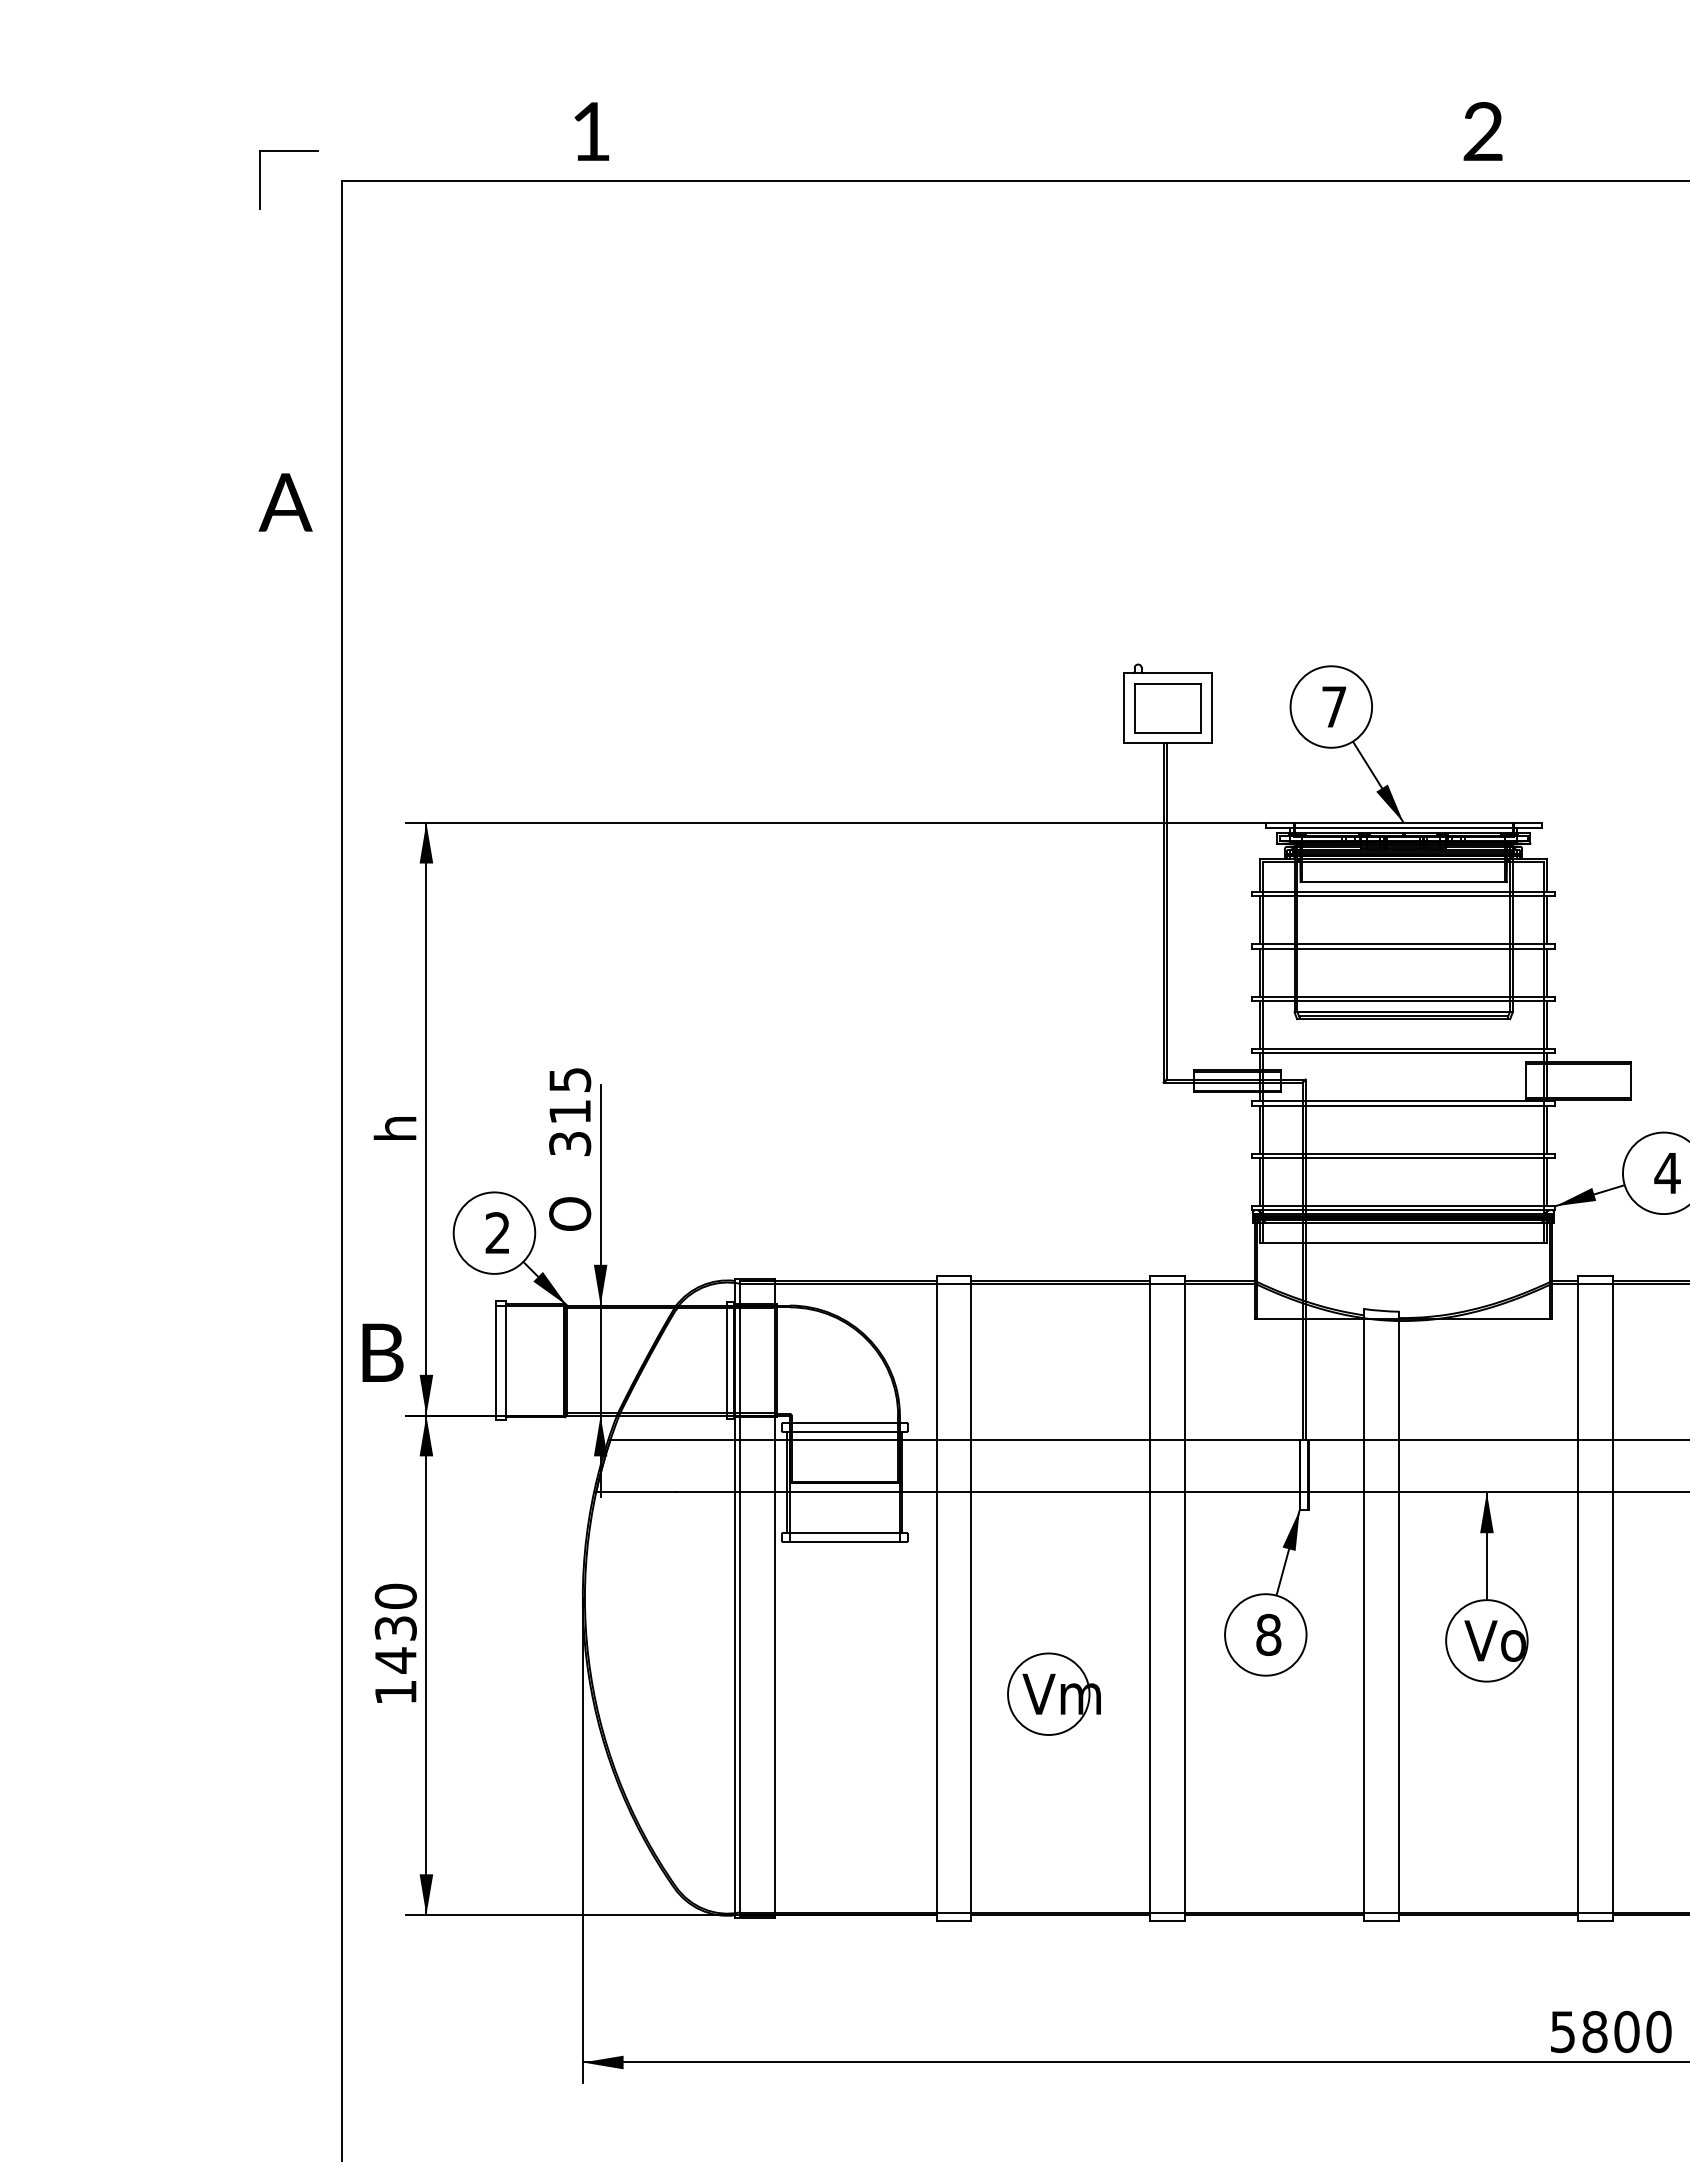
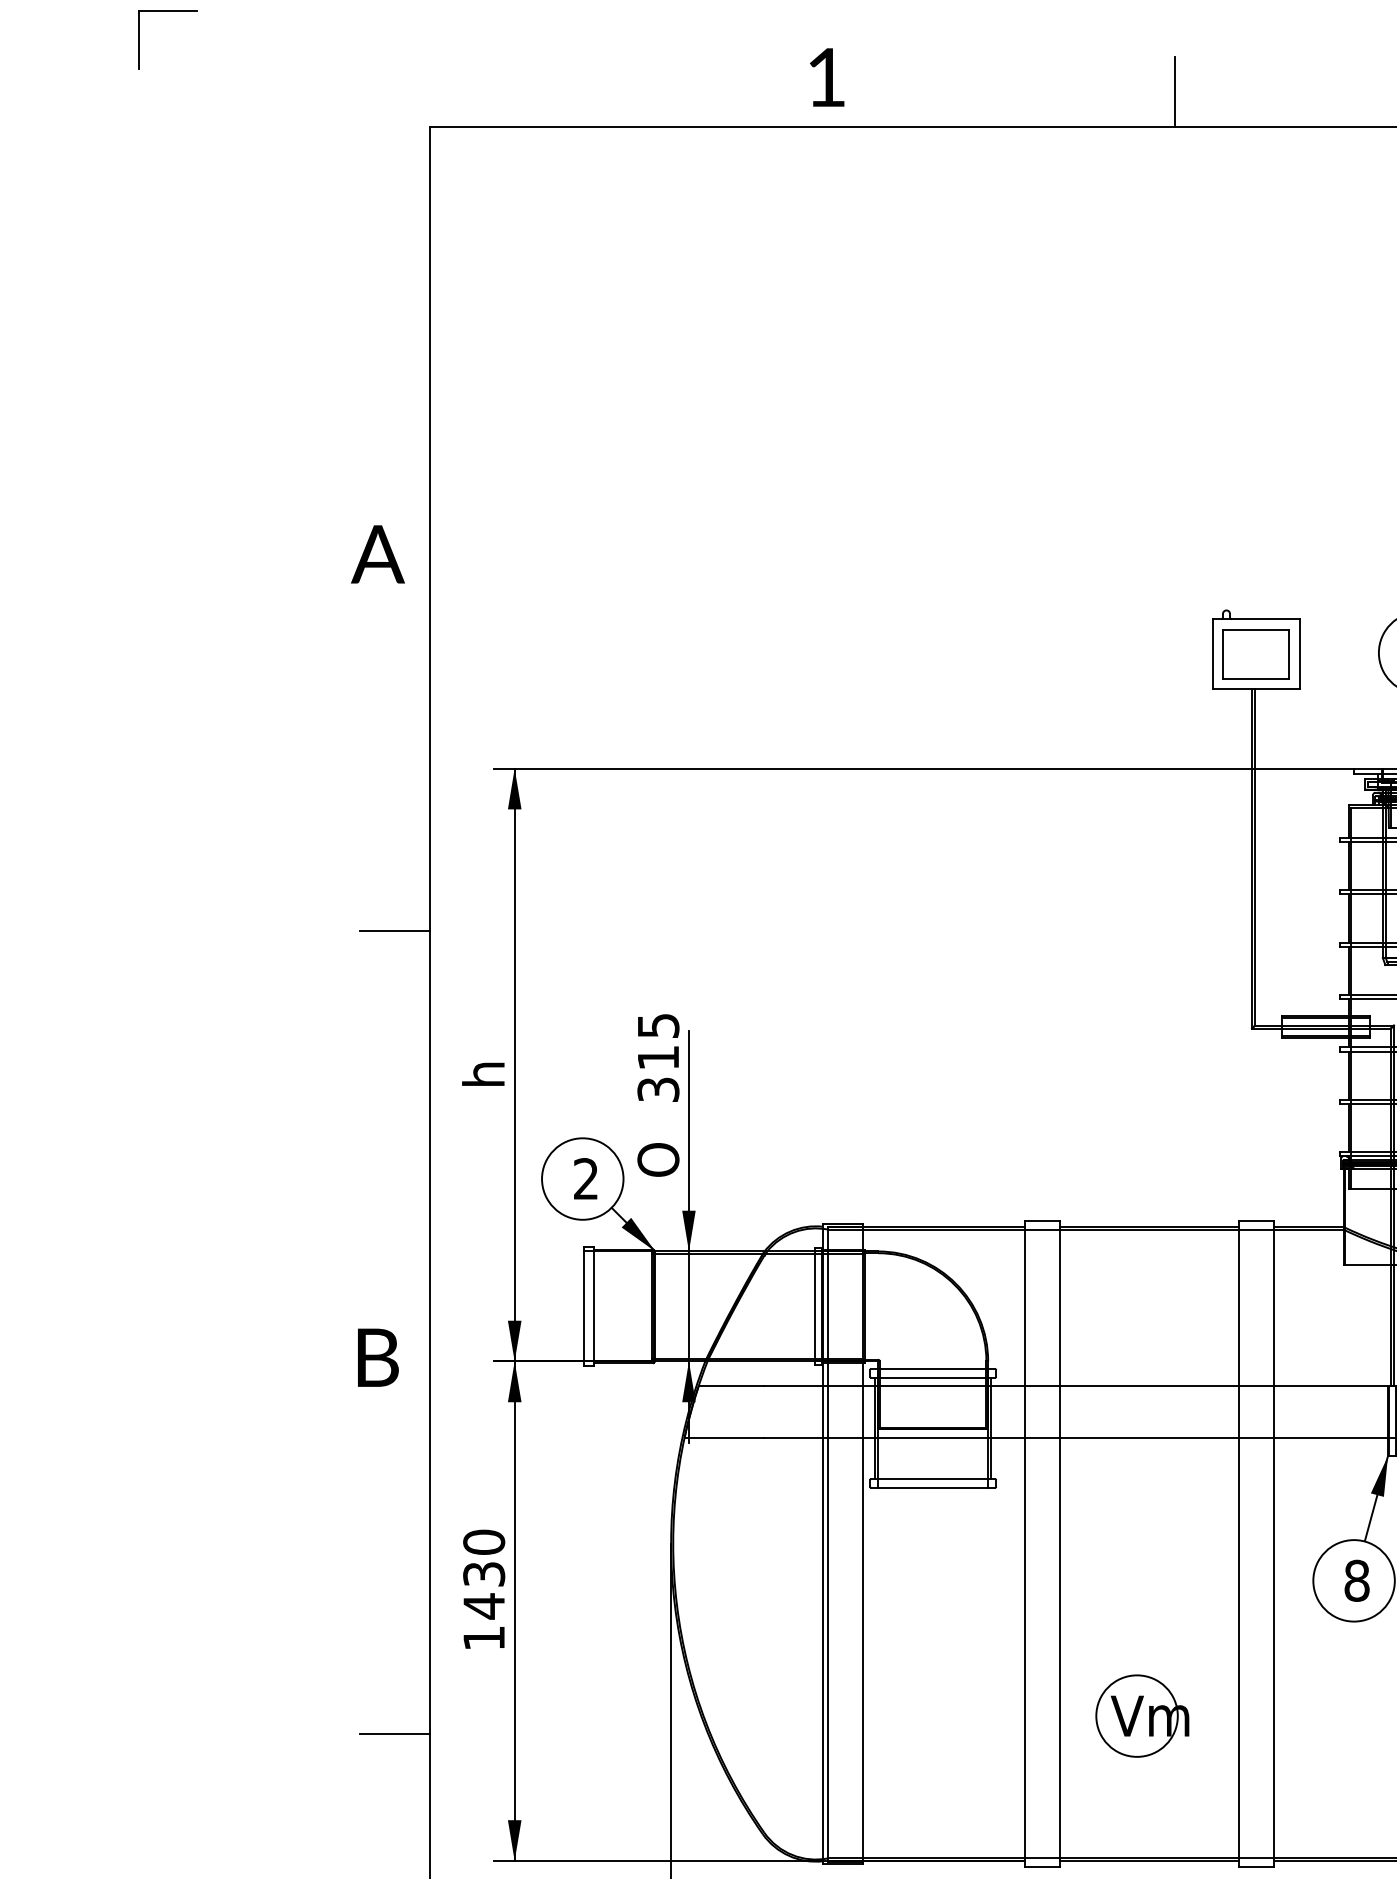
text: (591, 131) -> (826, 77), moved
line: (1086, 146) -> (1174, 92), added
part: (288, 151) -> (167, 11), moved
text: (285, 502) -> (377, 554), moved
line: (306, 984) -> (394, 930), added
text: (382, 1352) -> (377, 1357), moved
part: (1053, 1693) -> (1141, 1715), moved
line: (306, 1787) -> (394, 1733), added

